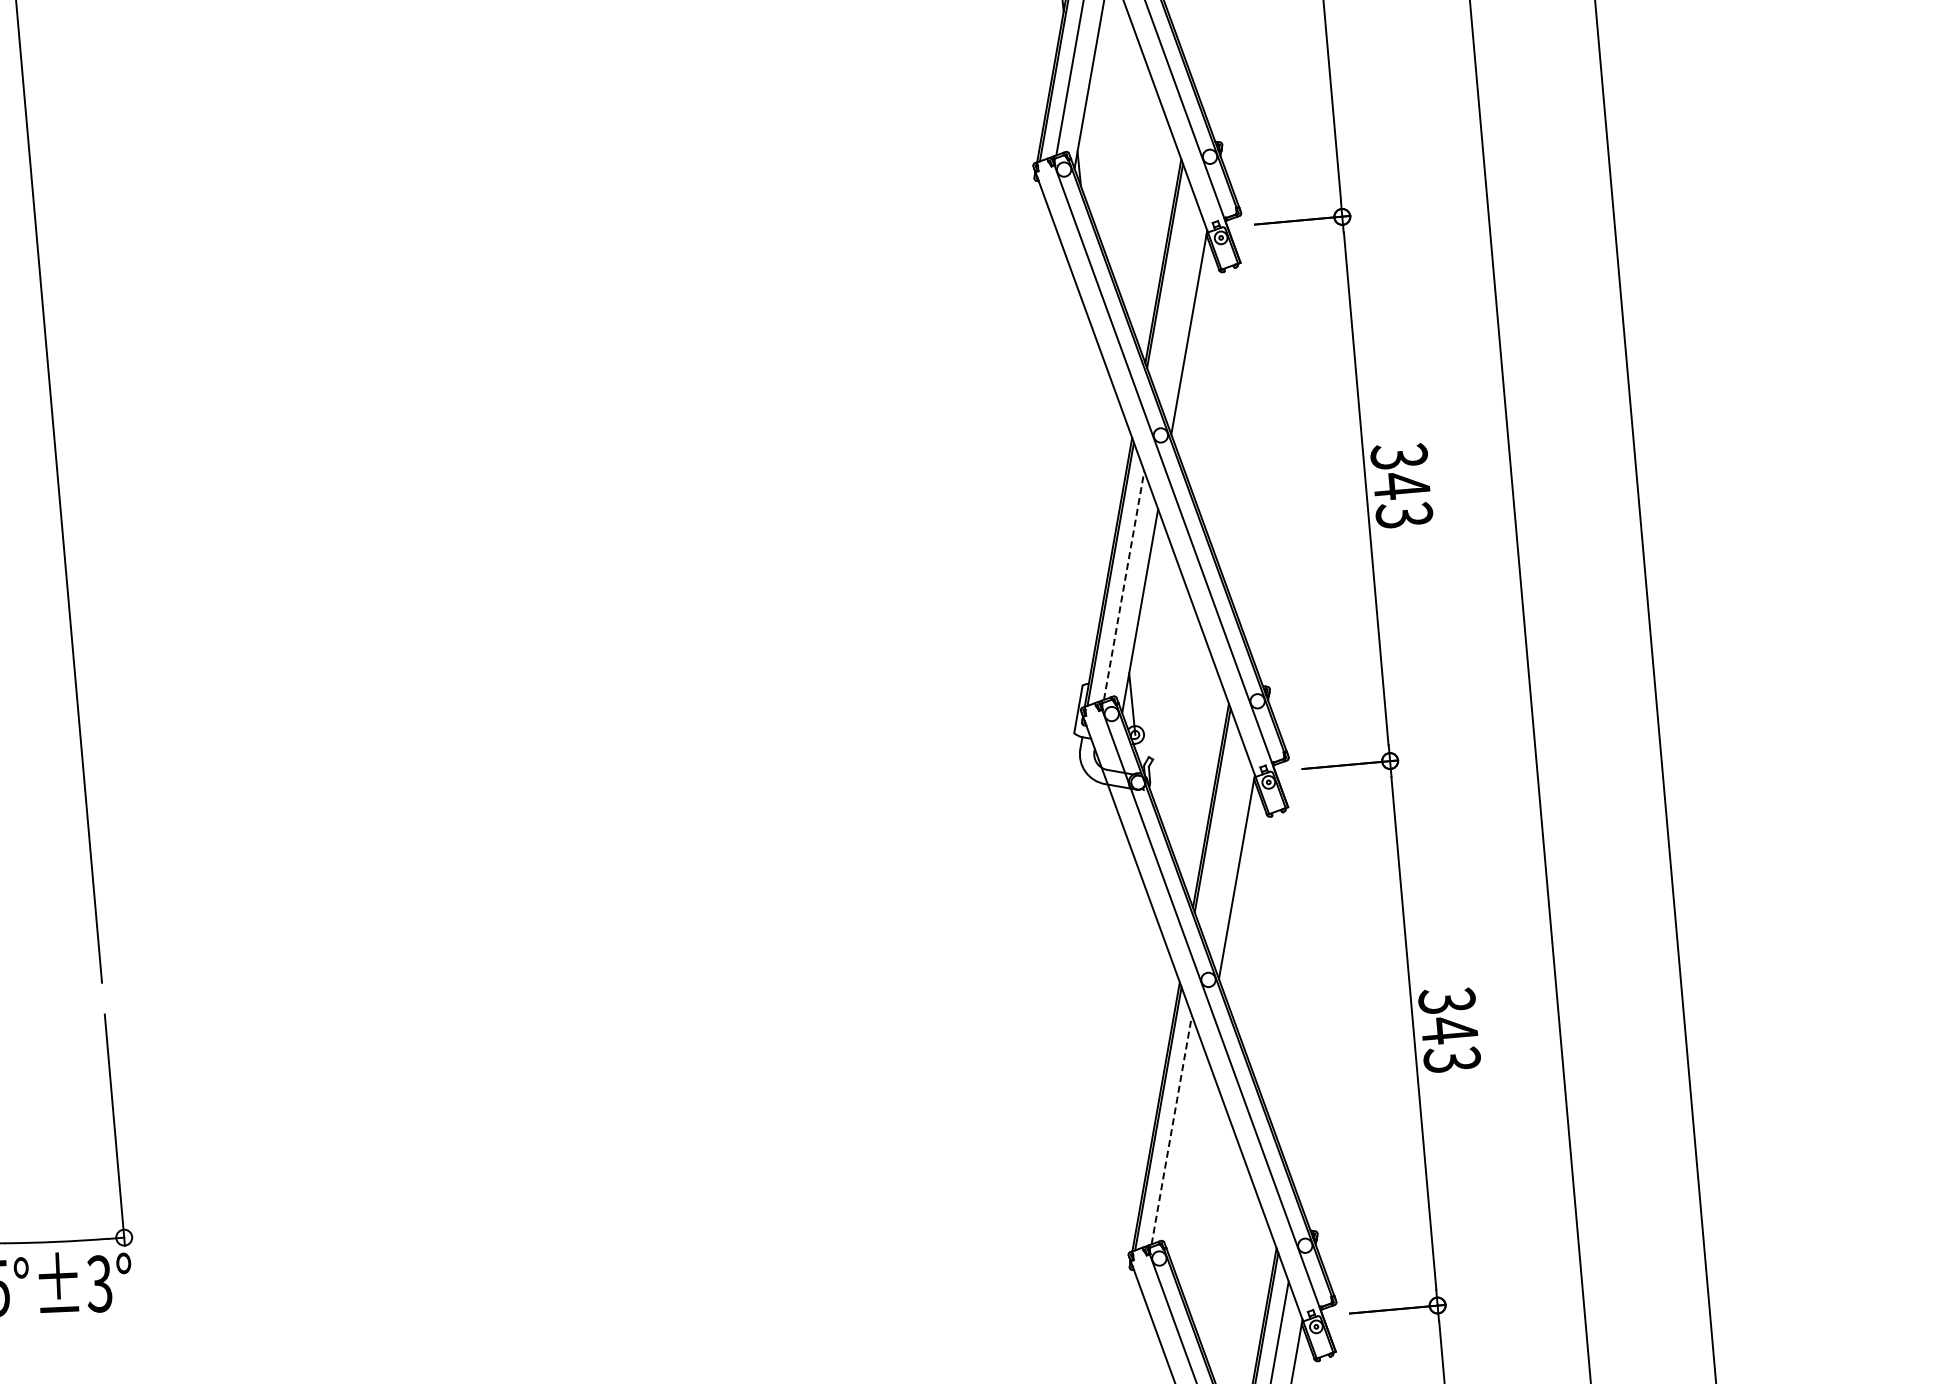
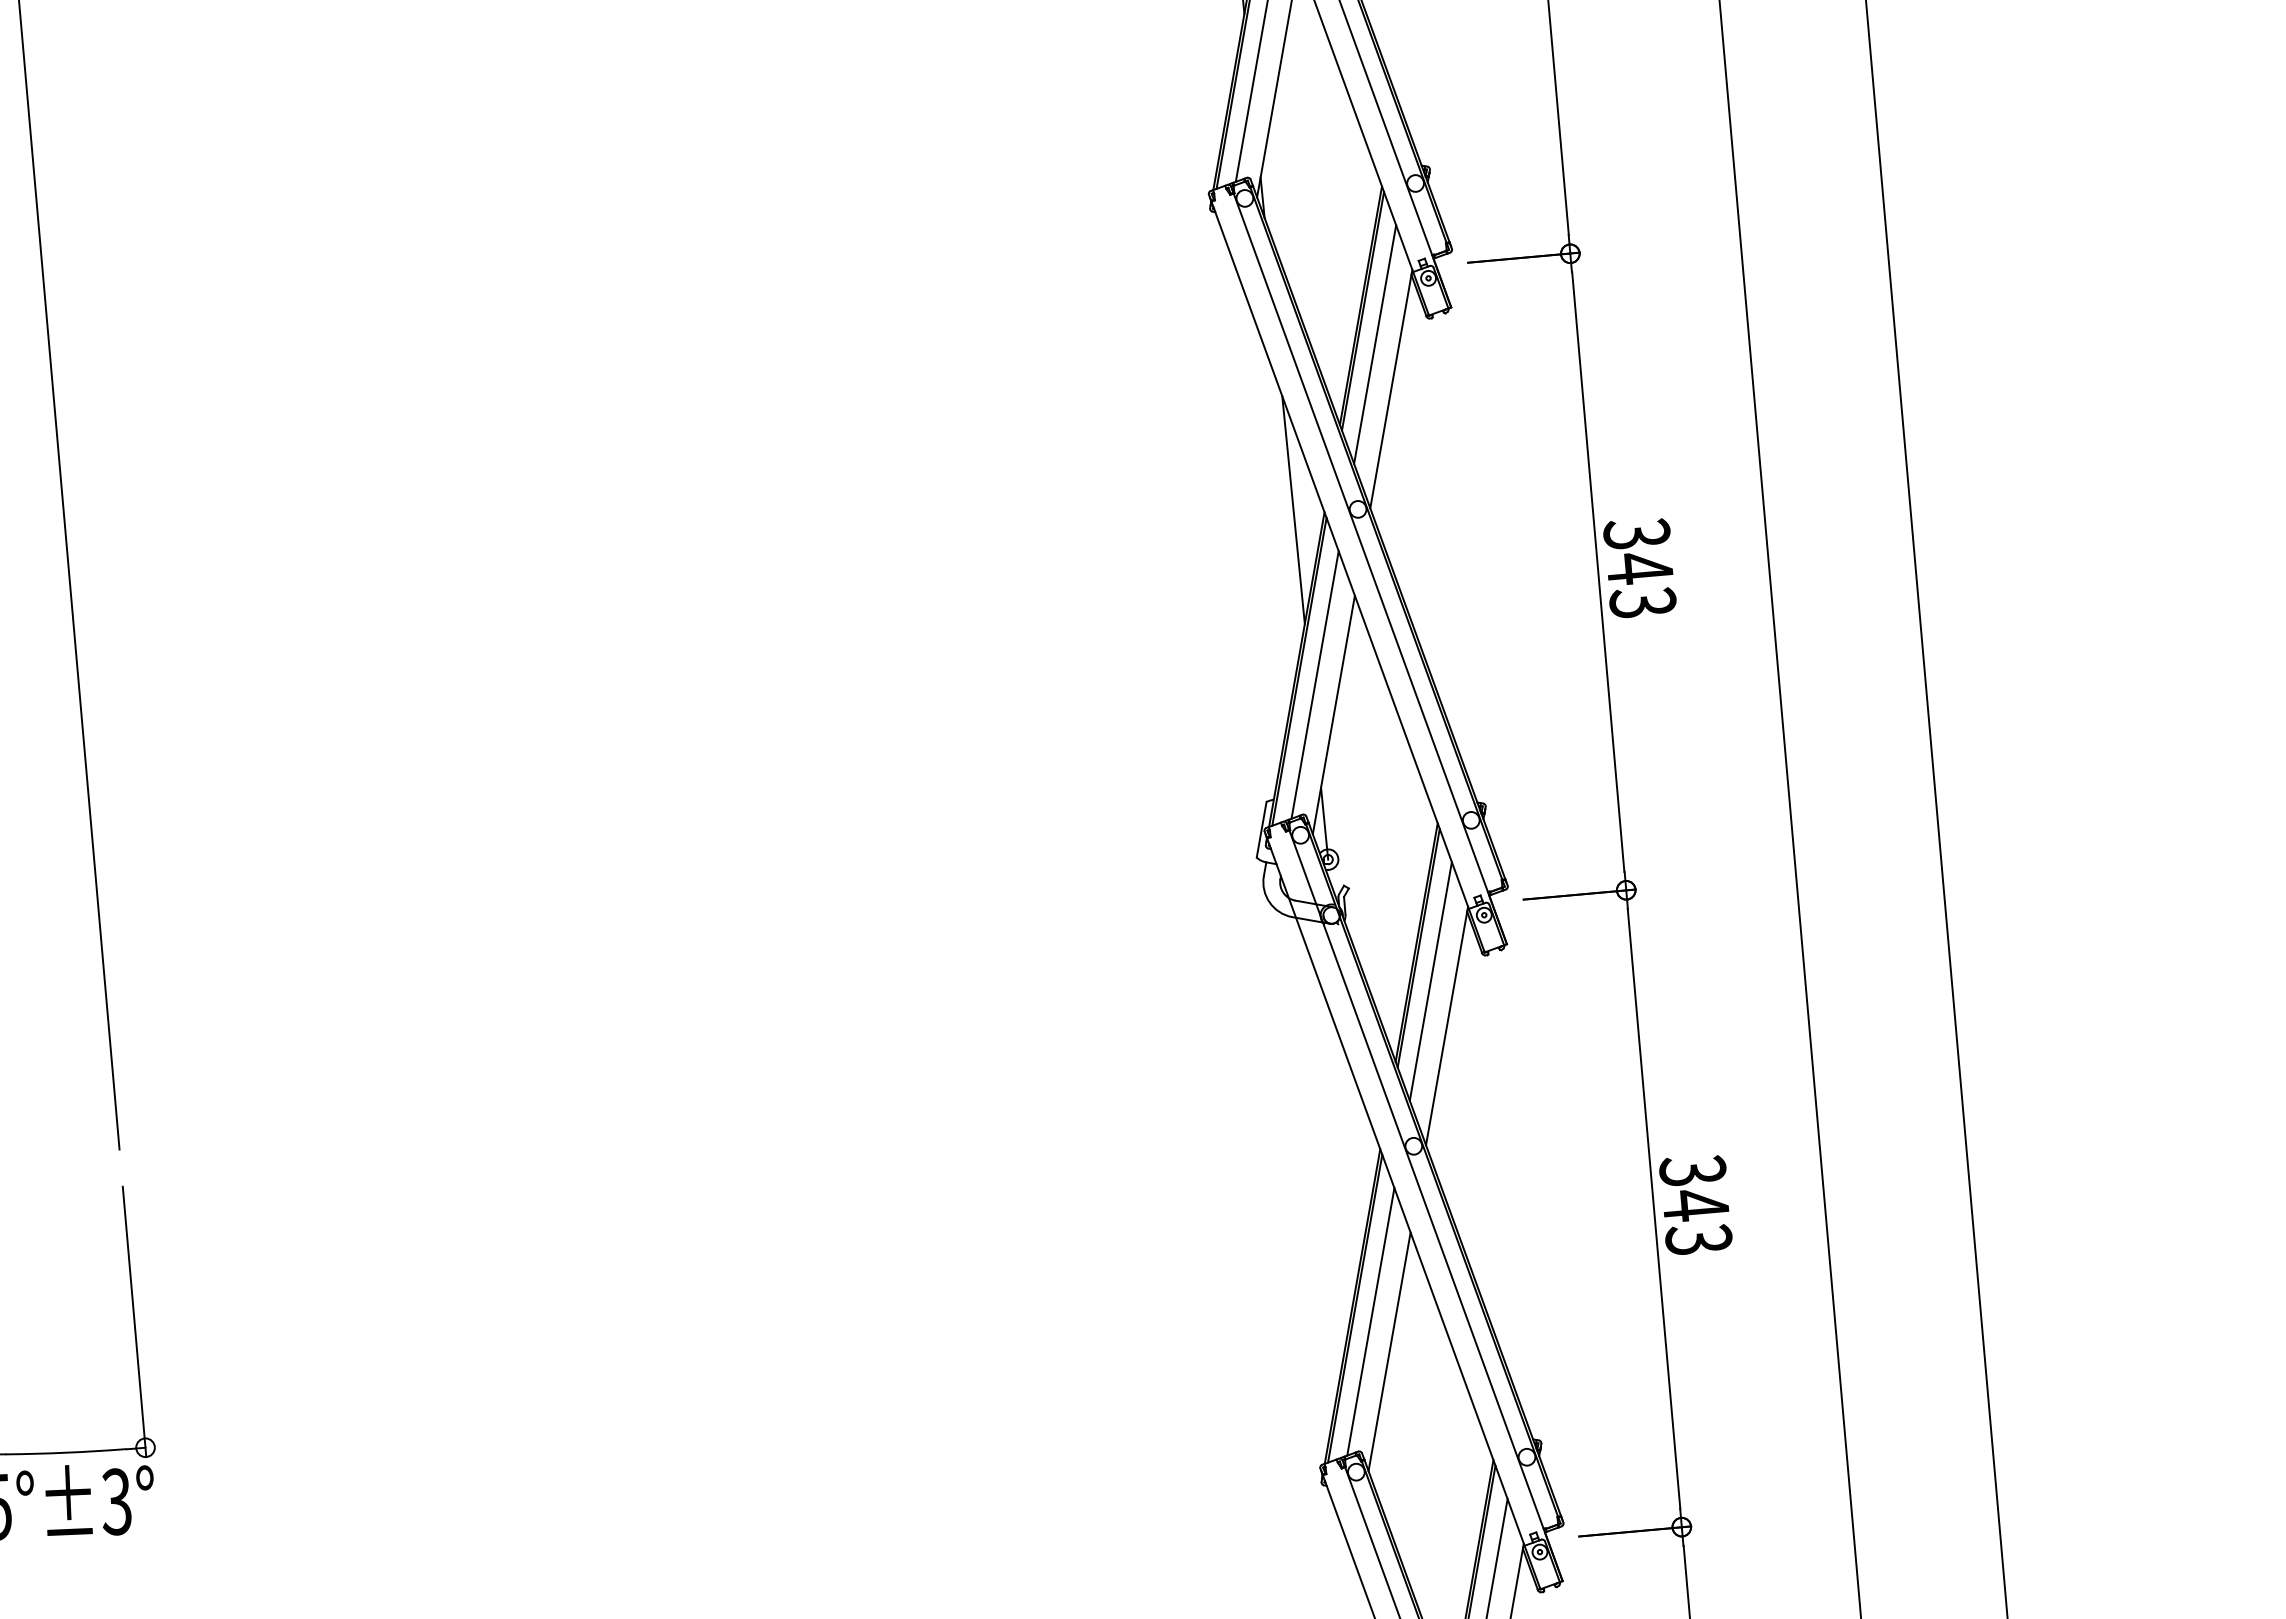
line: (1175, 294) -> (1375, 344), added
line: (1105, 435) -> (1293, 509), added
line: (1124, 585) -> (1315, 684), dashed -> solid
line: (1223, 838) -> (1431, 980), added
line: (1171, 1129) -> (1370, 1321), dashed -> solid
line: (1187, 1155) -> (1389, 1351), added

